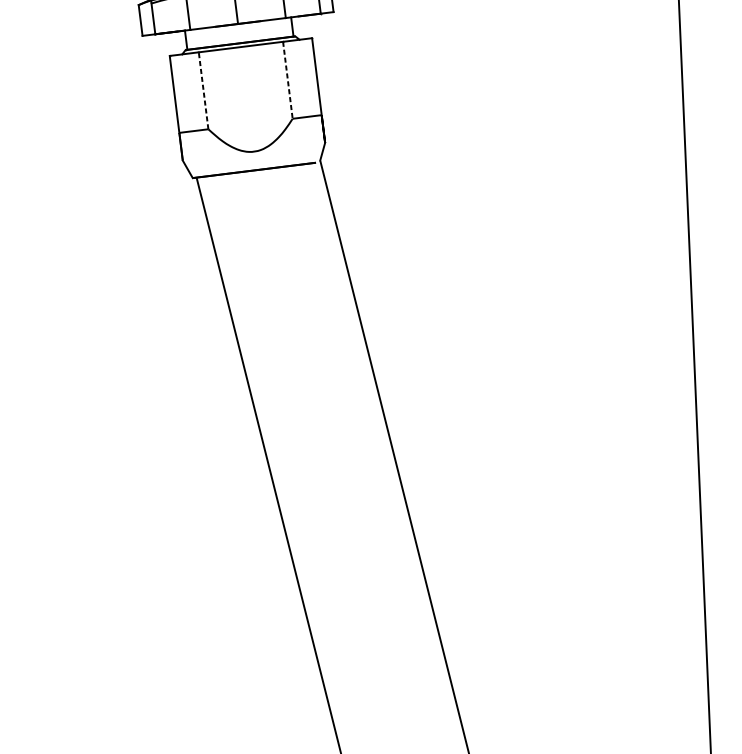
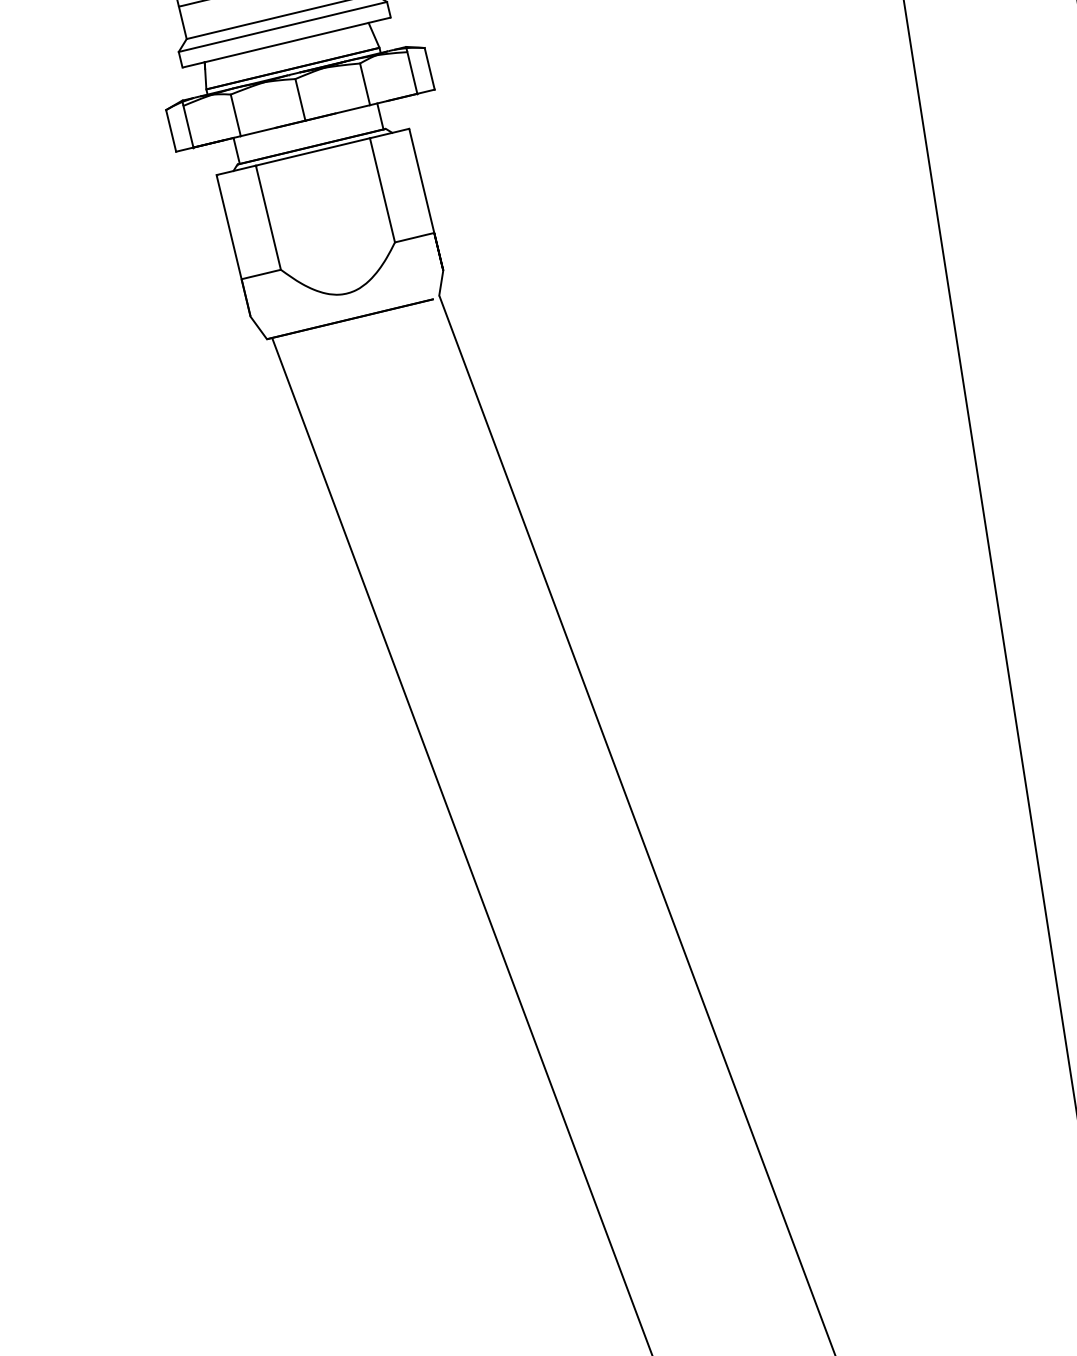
line: (287, 80) -> (382, 190), dashed -> solid
line: (203, 90) -> (268, 217), dashed -> solid

